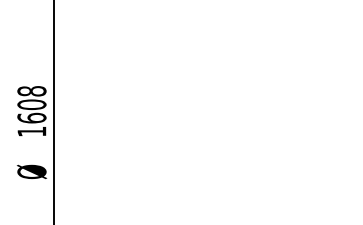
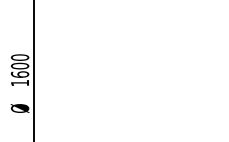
text: (31, 91) -> (19, 57), 1608 -> 1600

